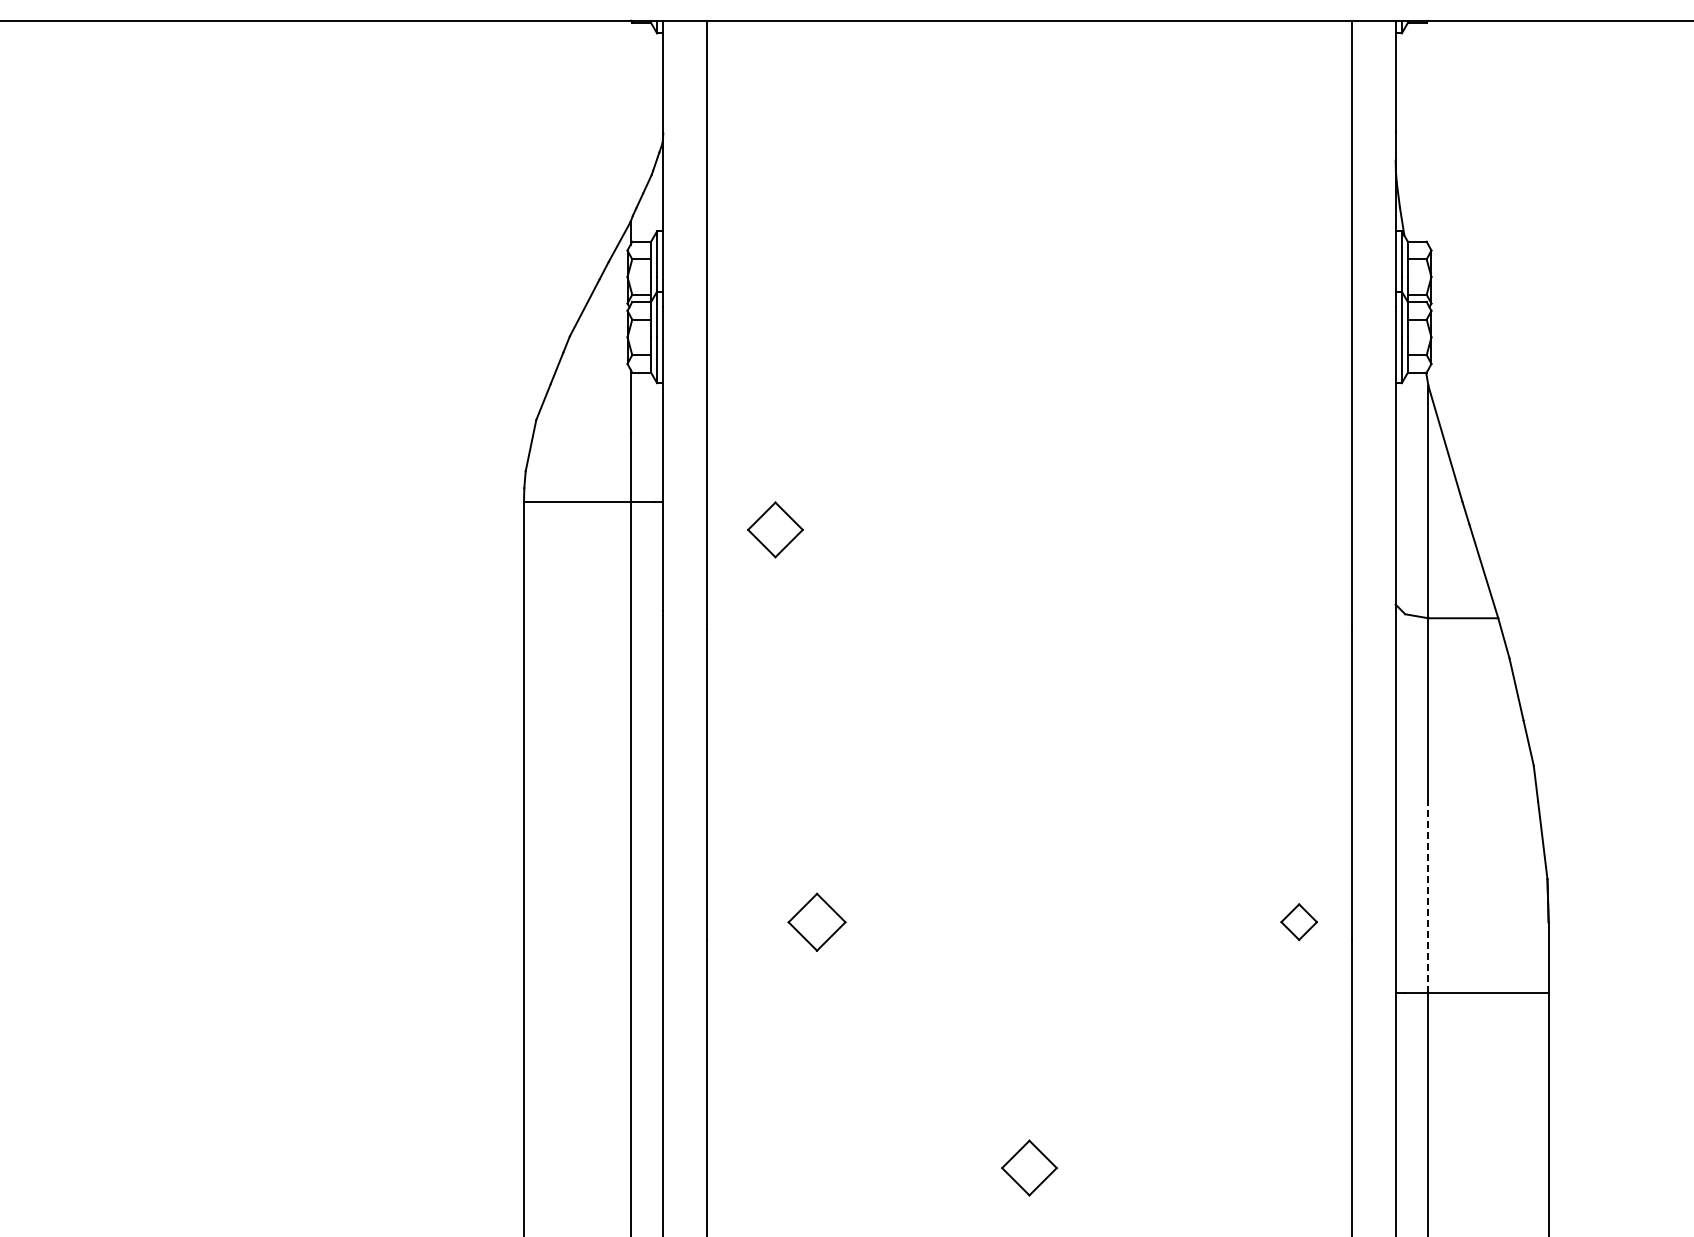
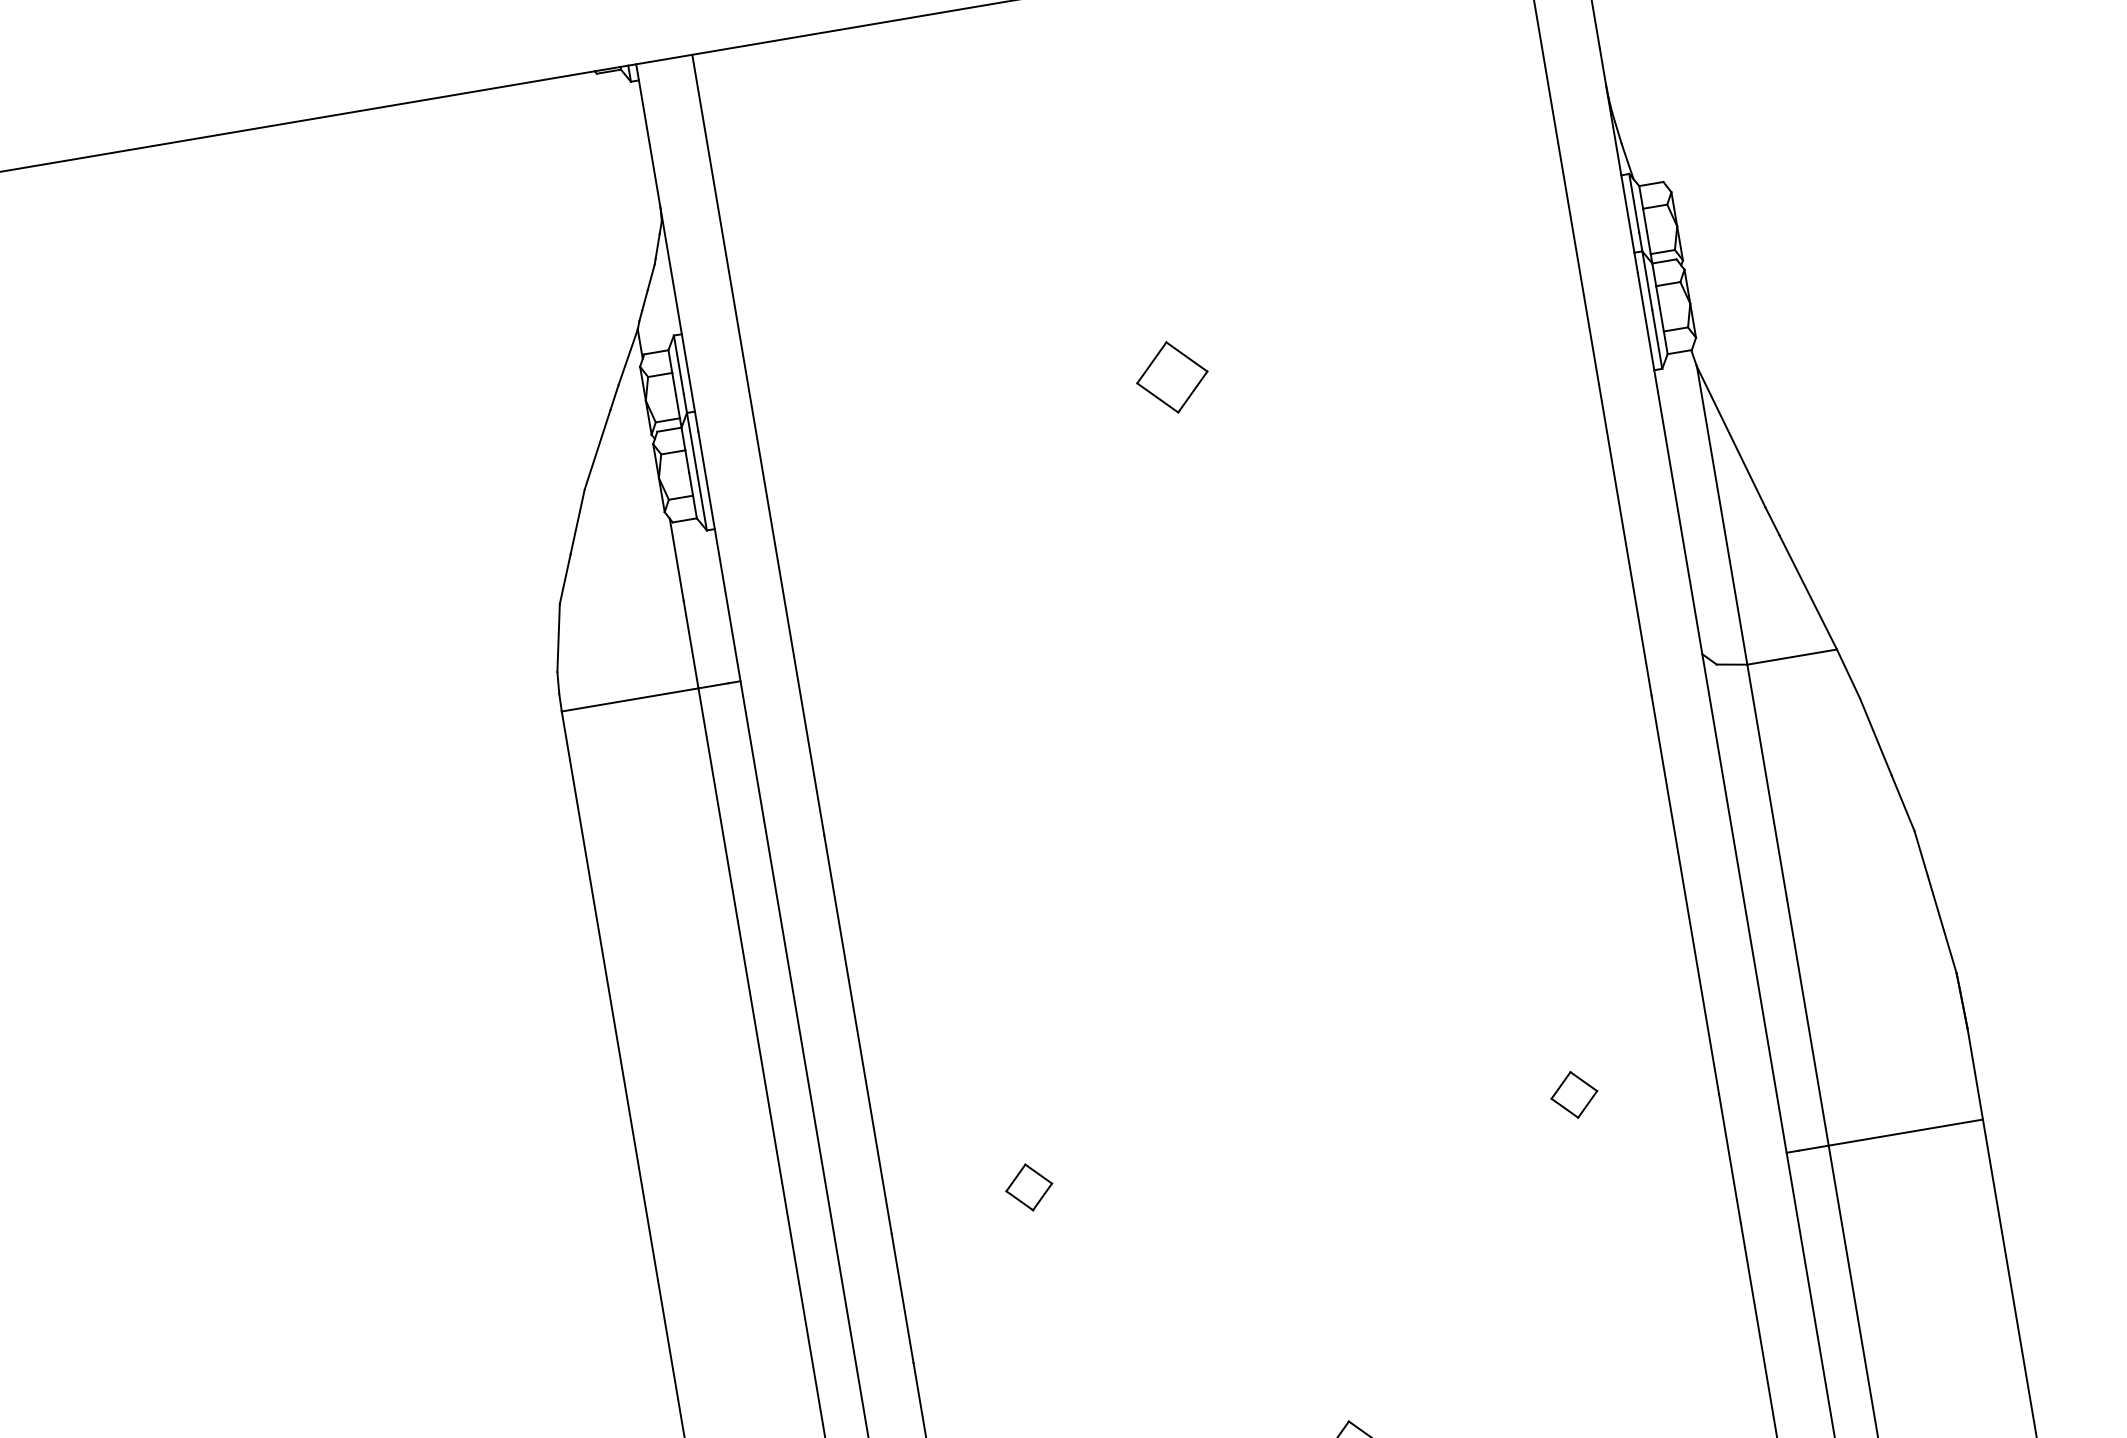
part: (775, 529) -> (1172, 376), moved
line: (1428, 897) -> (1808, 1022), dashed -> solid
part: (817, 922) -> (1029, 1187), size x0.62
part: (1299, 922) -> (1574, 1095), moved

